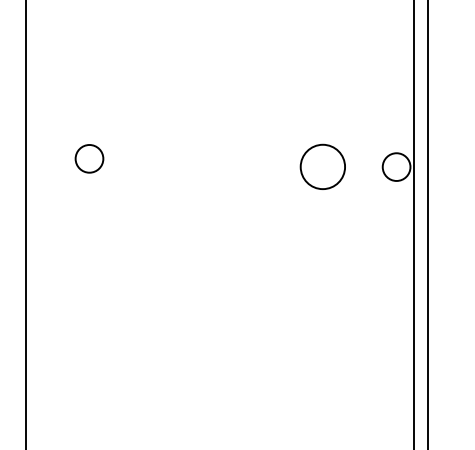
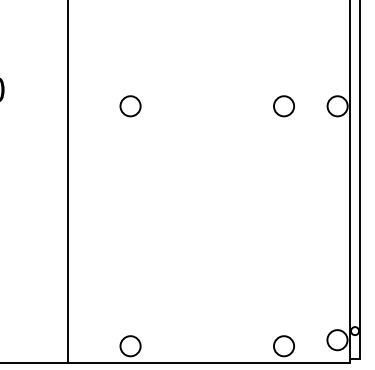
circle: (89, 159) -> (130, 106), moved
circle: (322, 167) -> (283, 106), size x0.62

